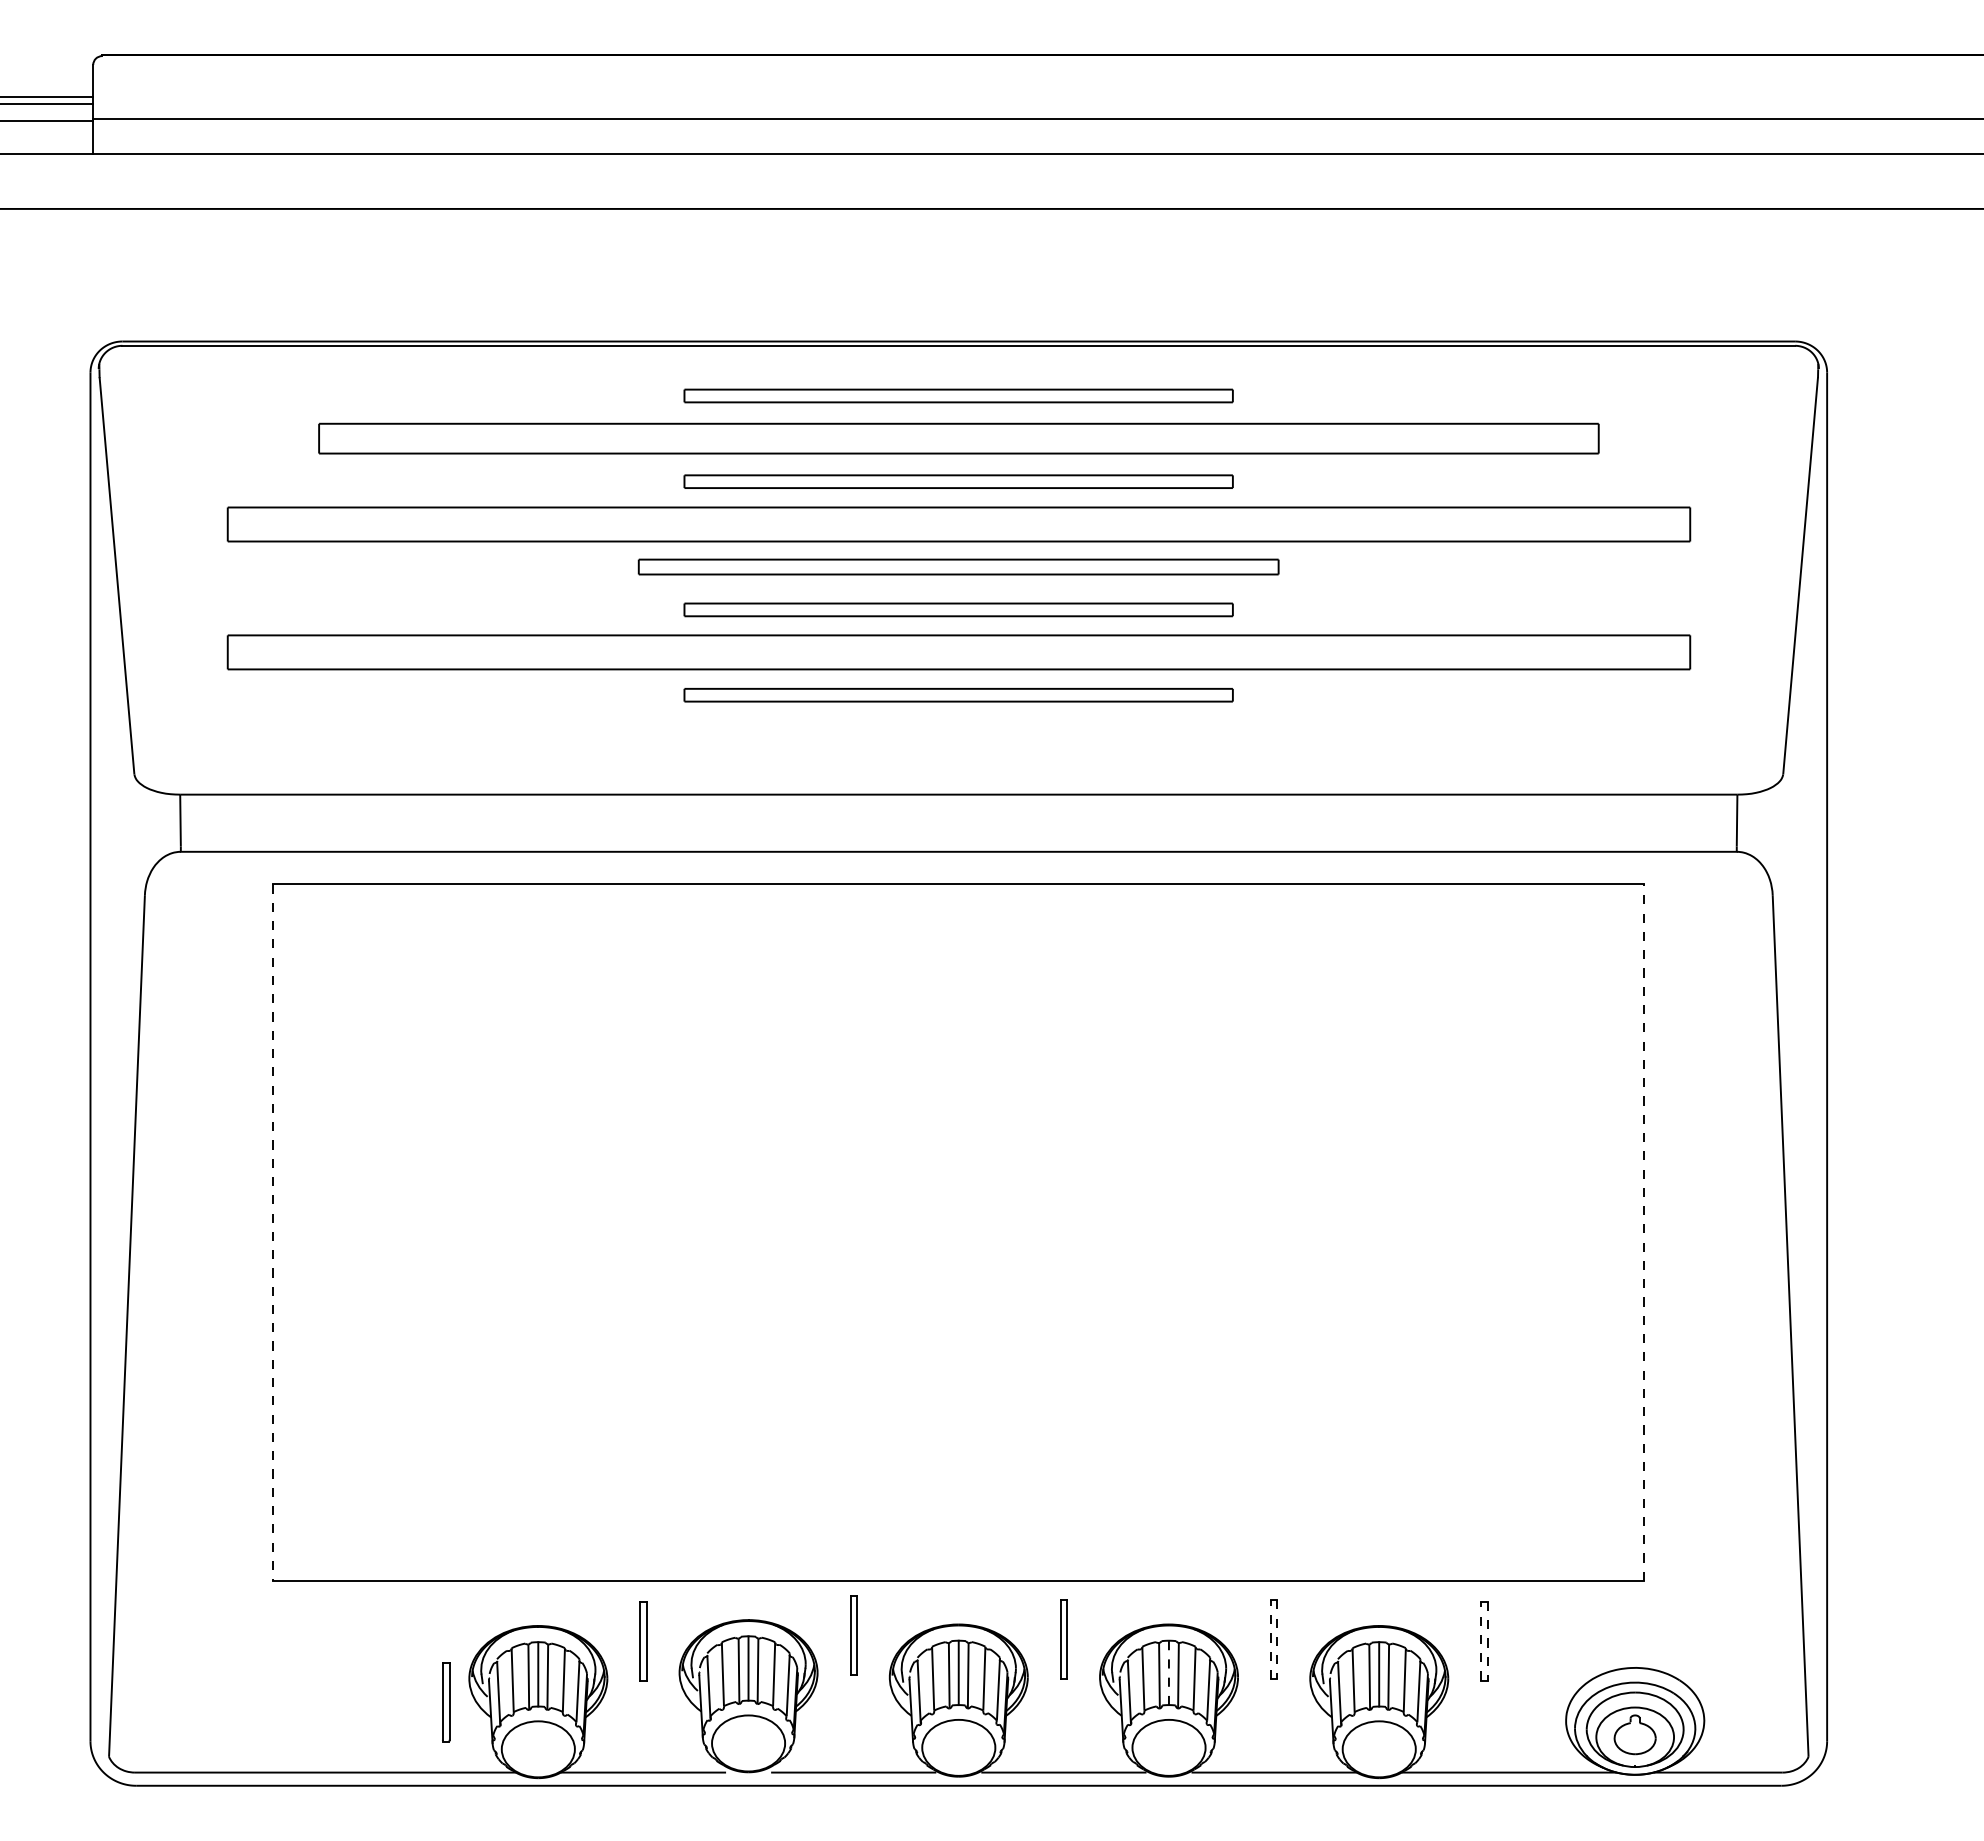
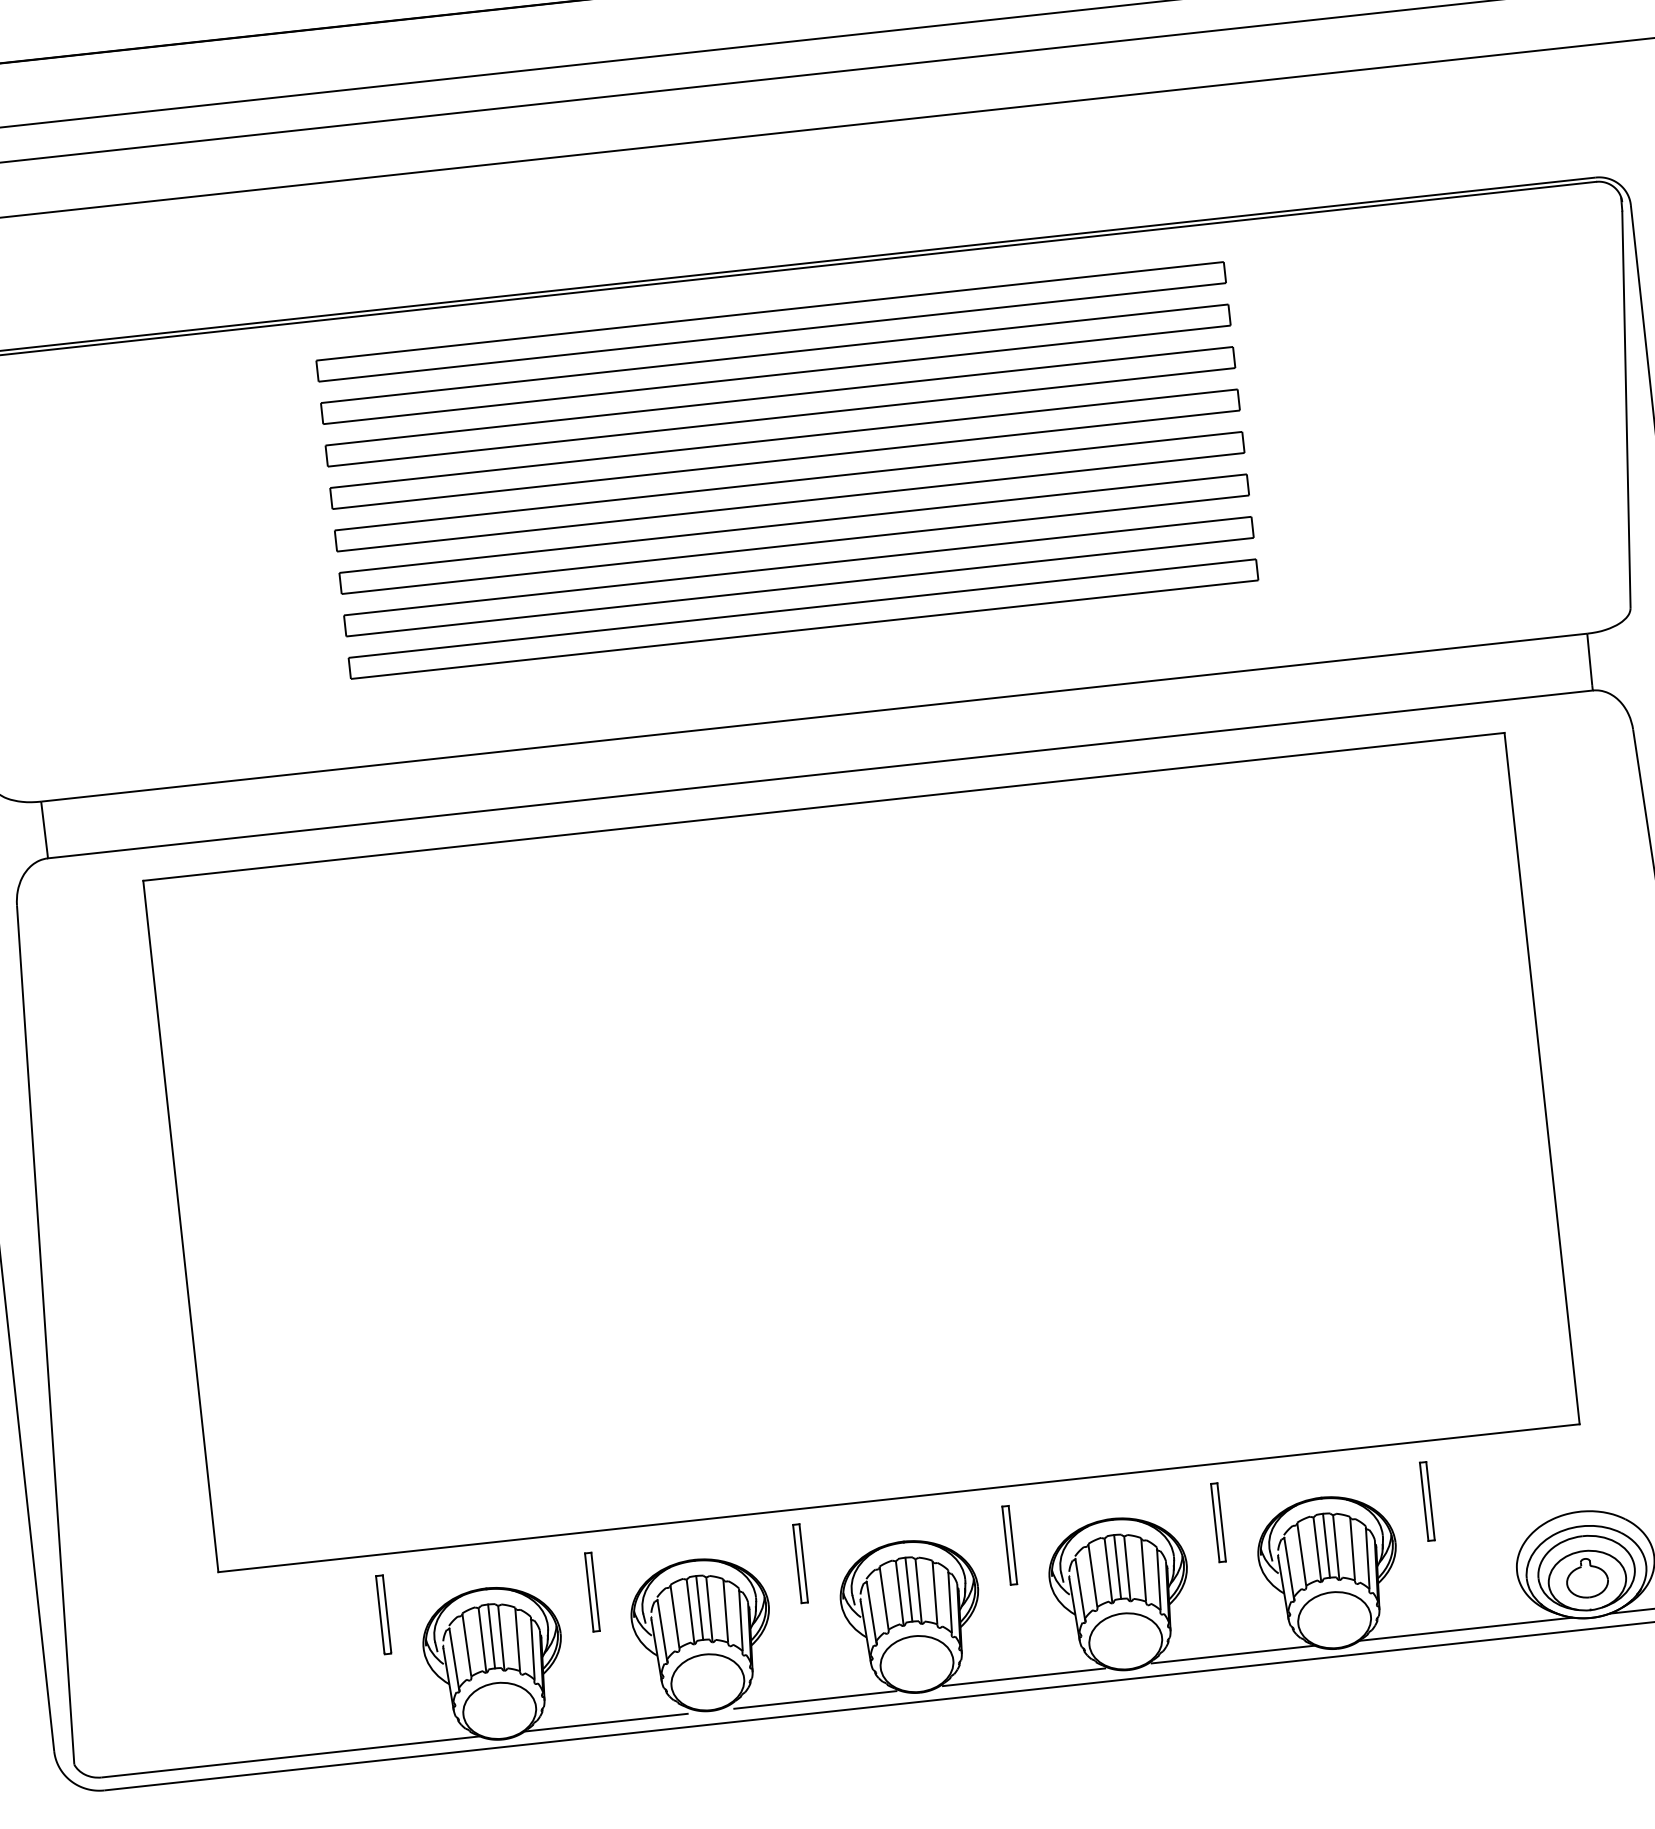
part: (958, 395) -> (770, 321), size x1.67
part: (958, 438) -> (775, 364), size x0.71
part: (958, 481) -> (780, 406), size x1.67
part: (958, 523) -> (784, 448), size x0.62
part: (958, 566) -> (789, 491), size x1.43
part: (958, 609) -> (793, 533), size x1.67
part: (958, 652) -> (798, 576), size x0.62
part: (958, 694) -> (803, 618), size x1.67
line: (1644, 1232) -> (1542, 1078), dashed -> solid
line: (273, 1233) -> (181, 1227), dashed -> solid
line: (1270, 1639) -> (1214, 1522), dashed -> solid
line: (1277, 1640) -> (1221, 1523), dashed -> solid
line: (1481, 1640) -> (1424, 1501), dashed -> solid
line: (1487, 1641) -> (1430, 1501), dashed -> solid
line: (1168, 1672) -> (1117, 1566), dashed -> solid
part: (446, 1702) -> (384, 1615), moved

